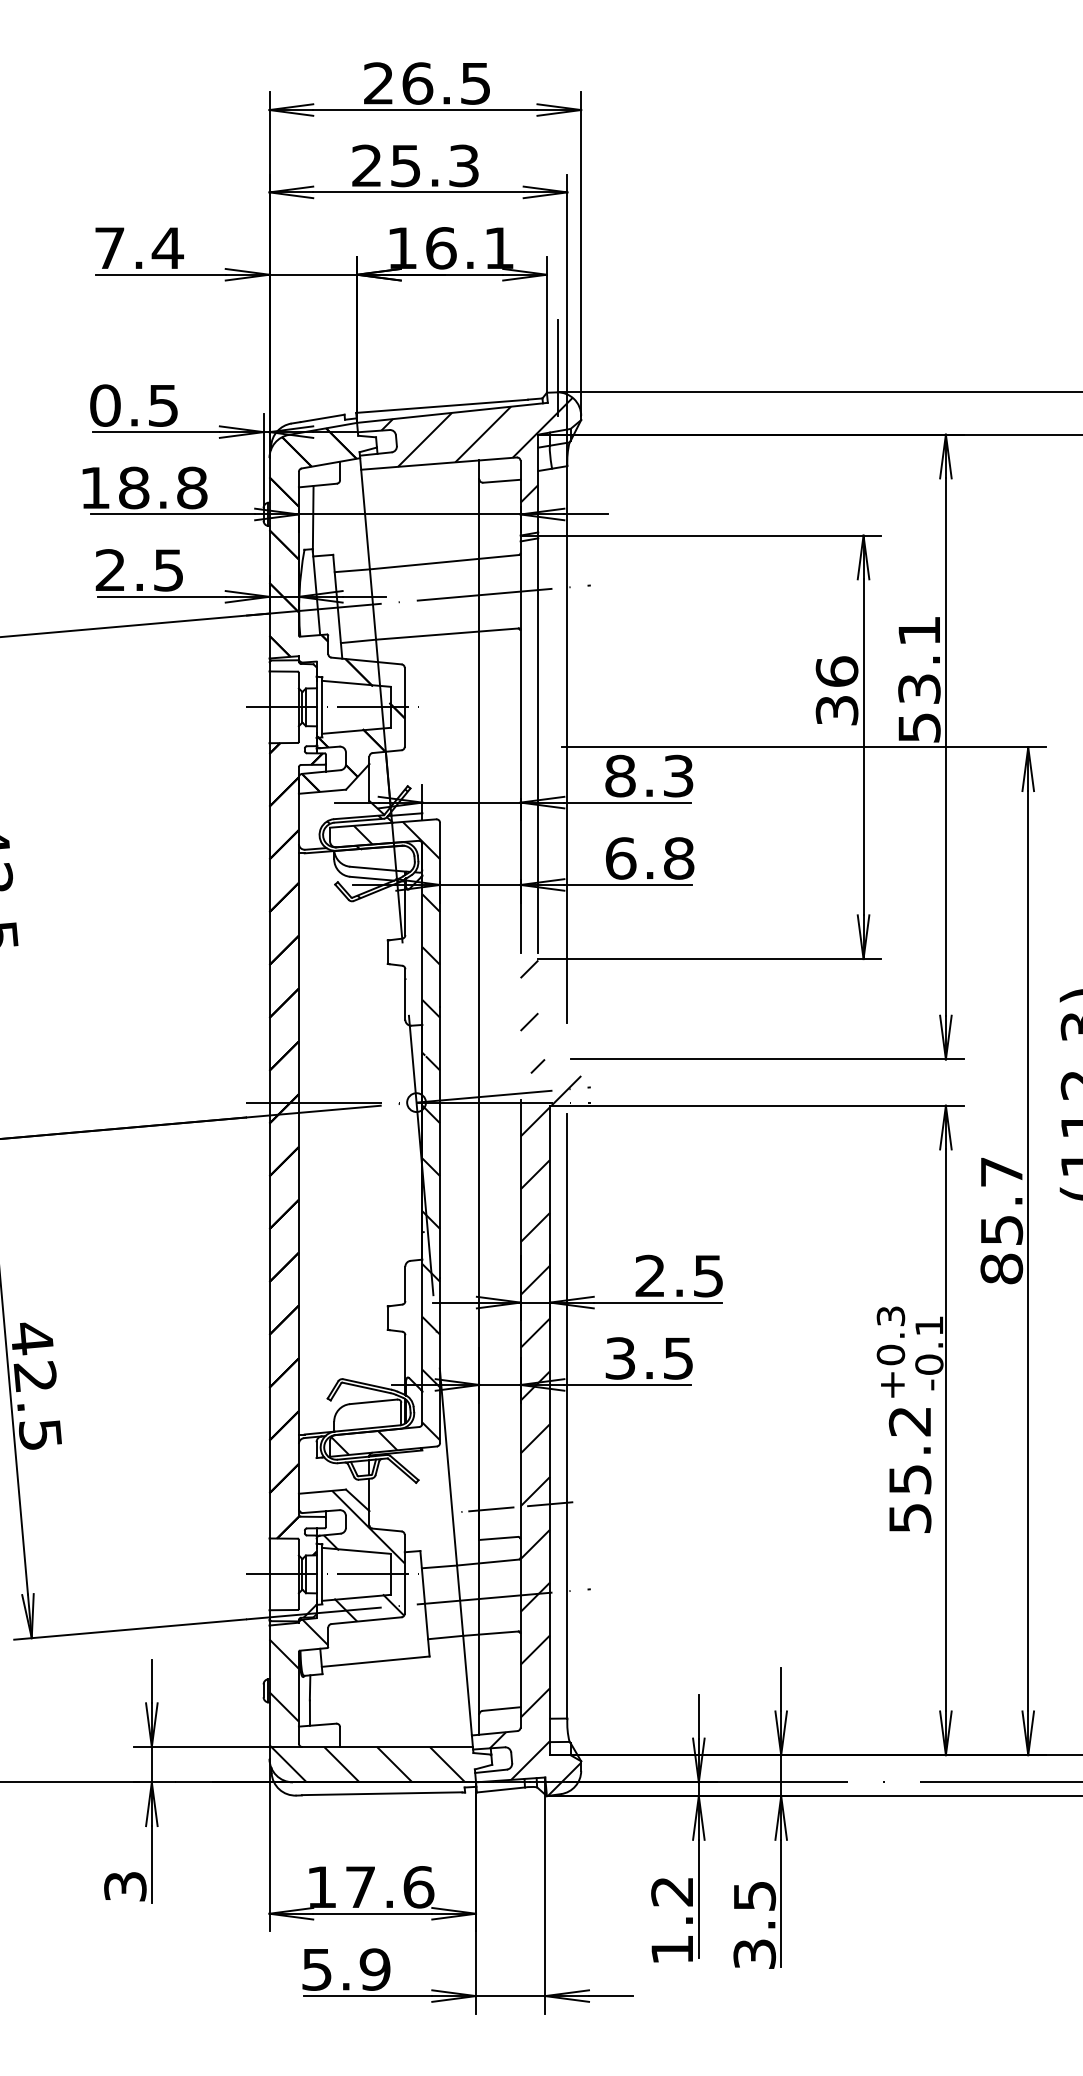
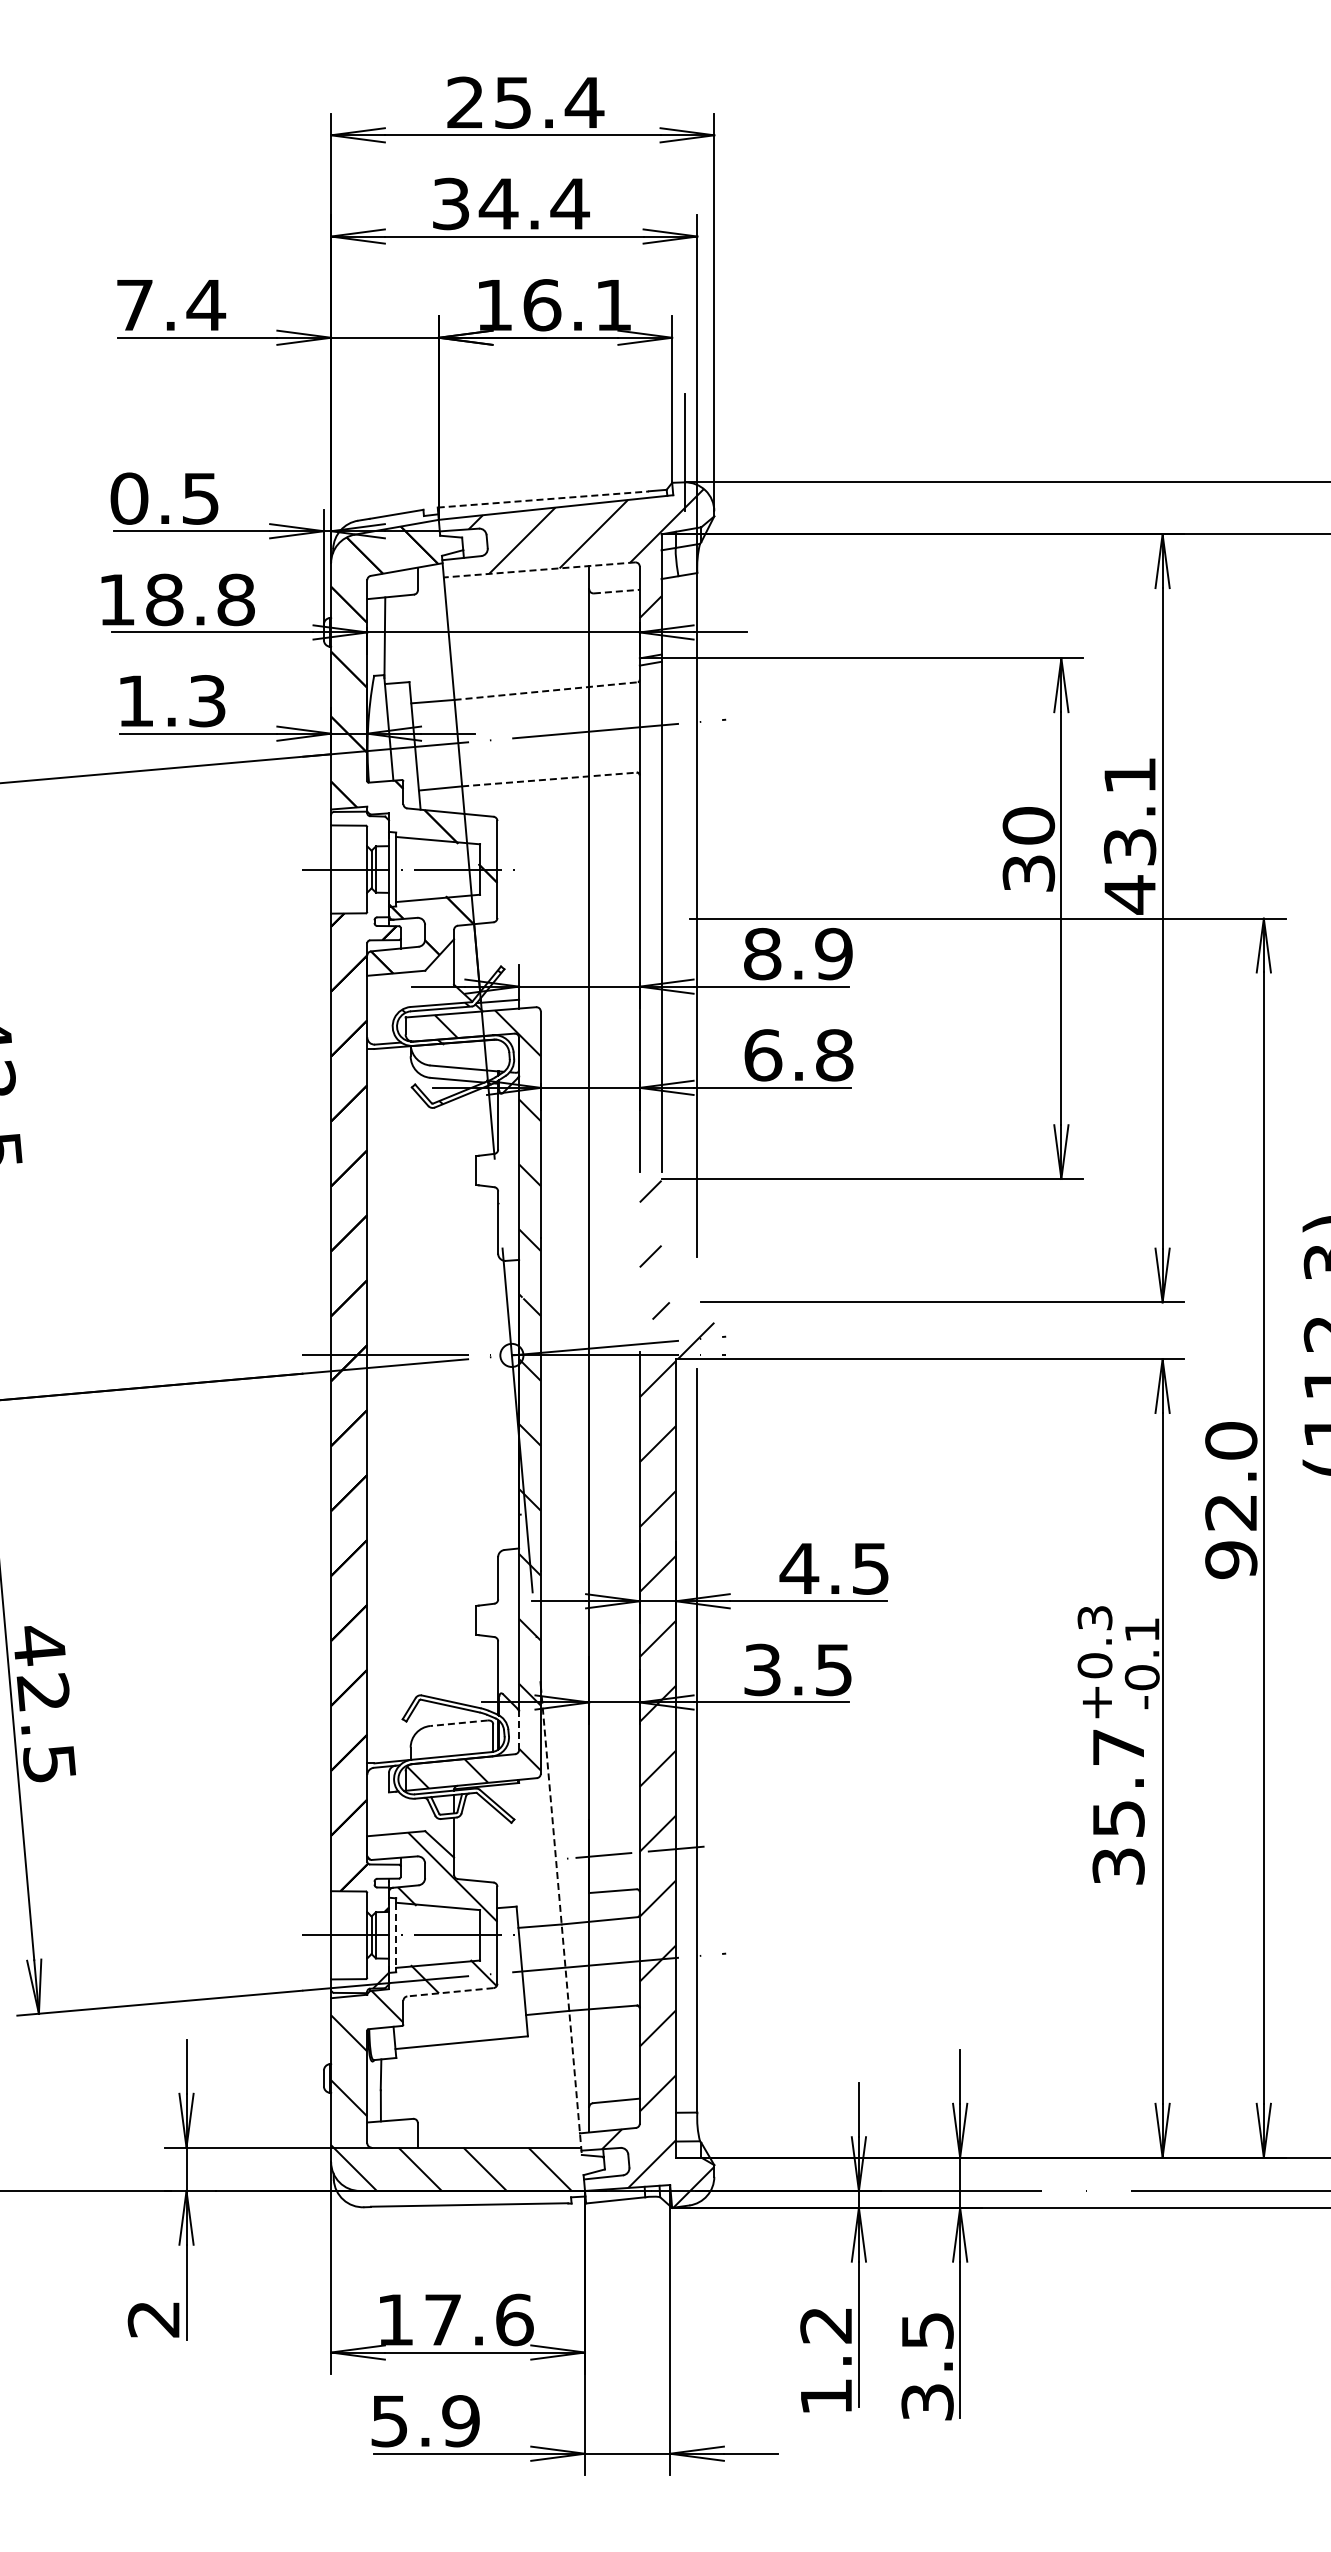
text: (447, 83) -> (549, 102), 26.5 -> 25.4
text: (416, 165) -> (511, 203), 25.3 -> 34.4
line: (442, 406) -> (543, 499), solid -> dashed
line: (438, 463) -> (539, 569), solid -> dashed
line: (502, 481) -> (617, 591), solid -> dashed
line: (444, 562) -> (546, 691), solid -> dashed
text: (139, 569) -> (171, 700), 2.5 -> 1.3
line: (447, 634) -> (549, 779), solid -> dashed
text: (836, 671) -> (1028, 825), 36 -> 30
text: (919, 727) -> (1130, 894), 53.1 -> 43.1
text: (678, 776) -> (833, 954), 8.3 -> 8.9
text: (1001, 1220) -> (1231, 1500), 85.7 -> 92.0
text: (650, 1275) -> (799, 1567), 2.5 -> 4.5
line: (373, 1402) -> (459, 1723), solid -> dashed
line: (422, 1407) -> (519, 1730), solid -> dashed
text: (910, 1469) -> (1118, 1806), 55.2 -> 35.7
line: (456, 1562) -> (561, 1920), solid -> dashed
line: (322, 1574) -> (396, 1935), solid -> dashed
line: (365, 1620) -> (449, 1992), solid -> dashed
text: (125, 1886) -> (154, 2319), 3 -> 2

